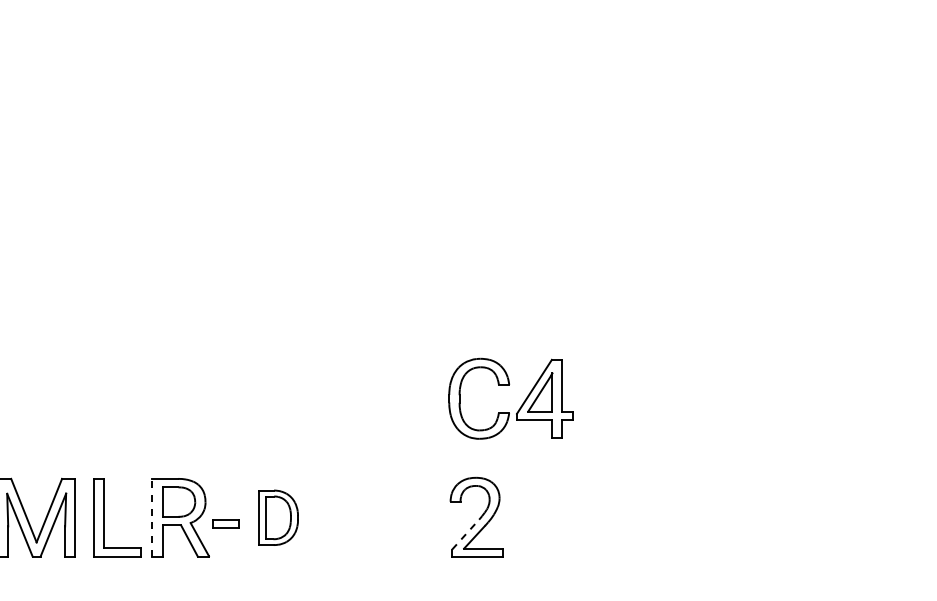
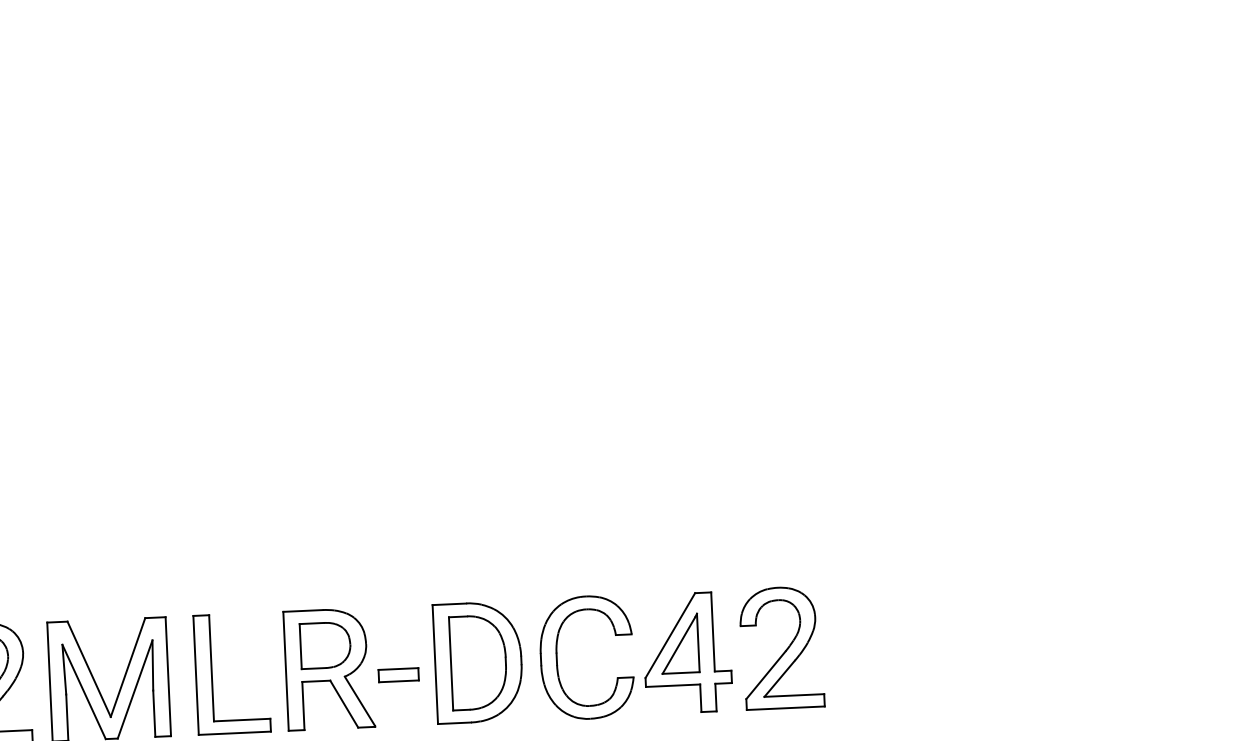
part: (521, 404) -> (651, 663), moved
line: (152, 517) -> (286, 670), dashed -> solid
part: (278, 517) -> (478, 662), size x1.43
line: (465, 534) -> (765, 675), dashed -> solid

